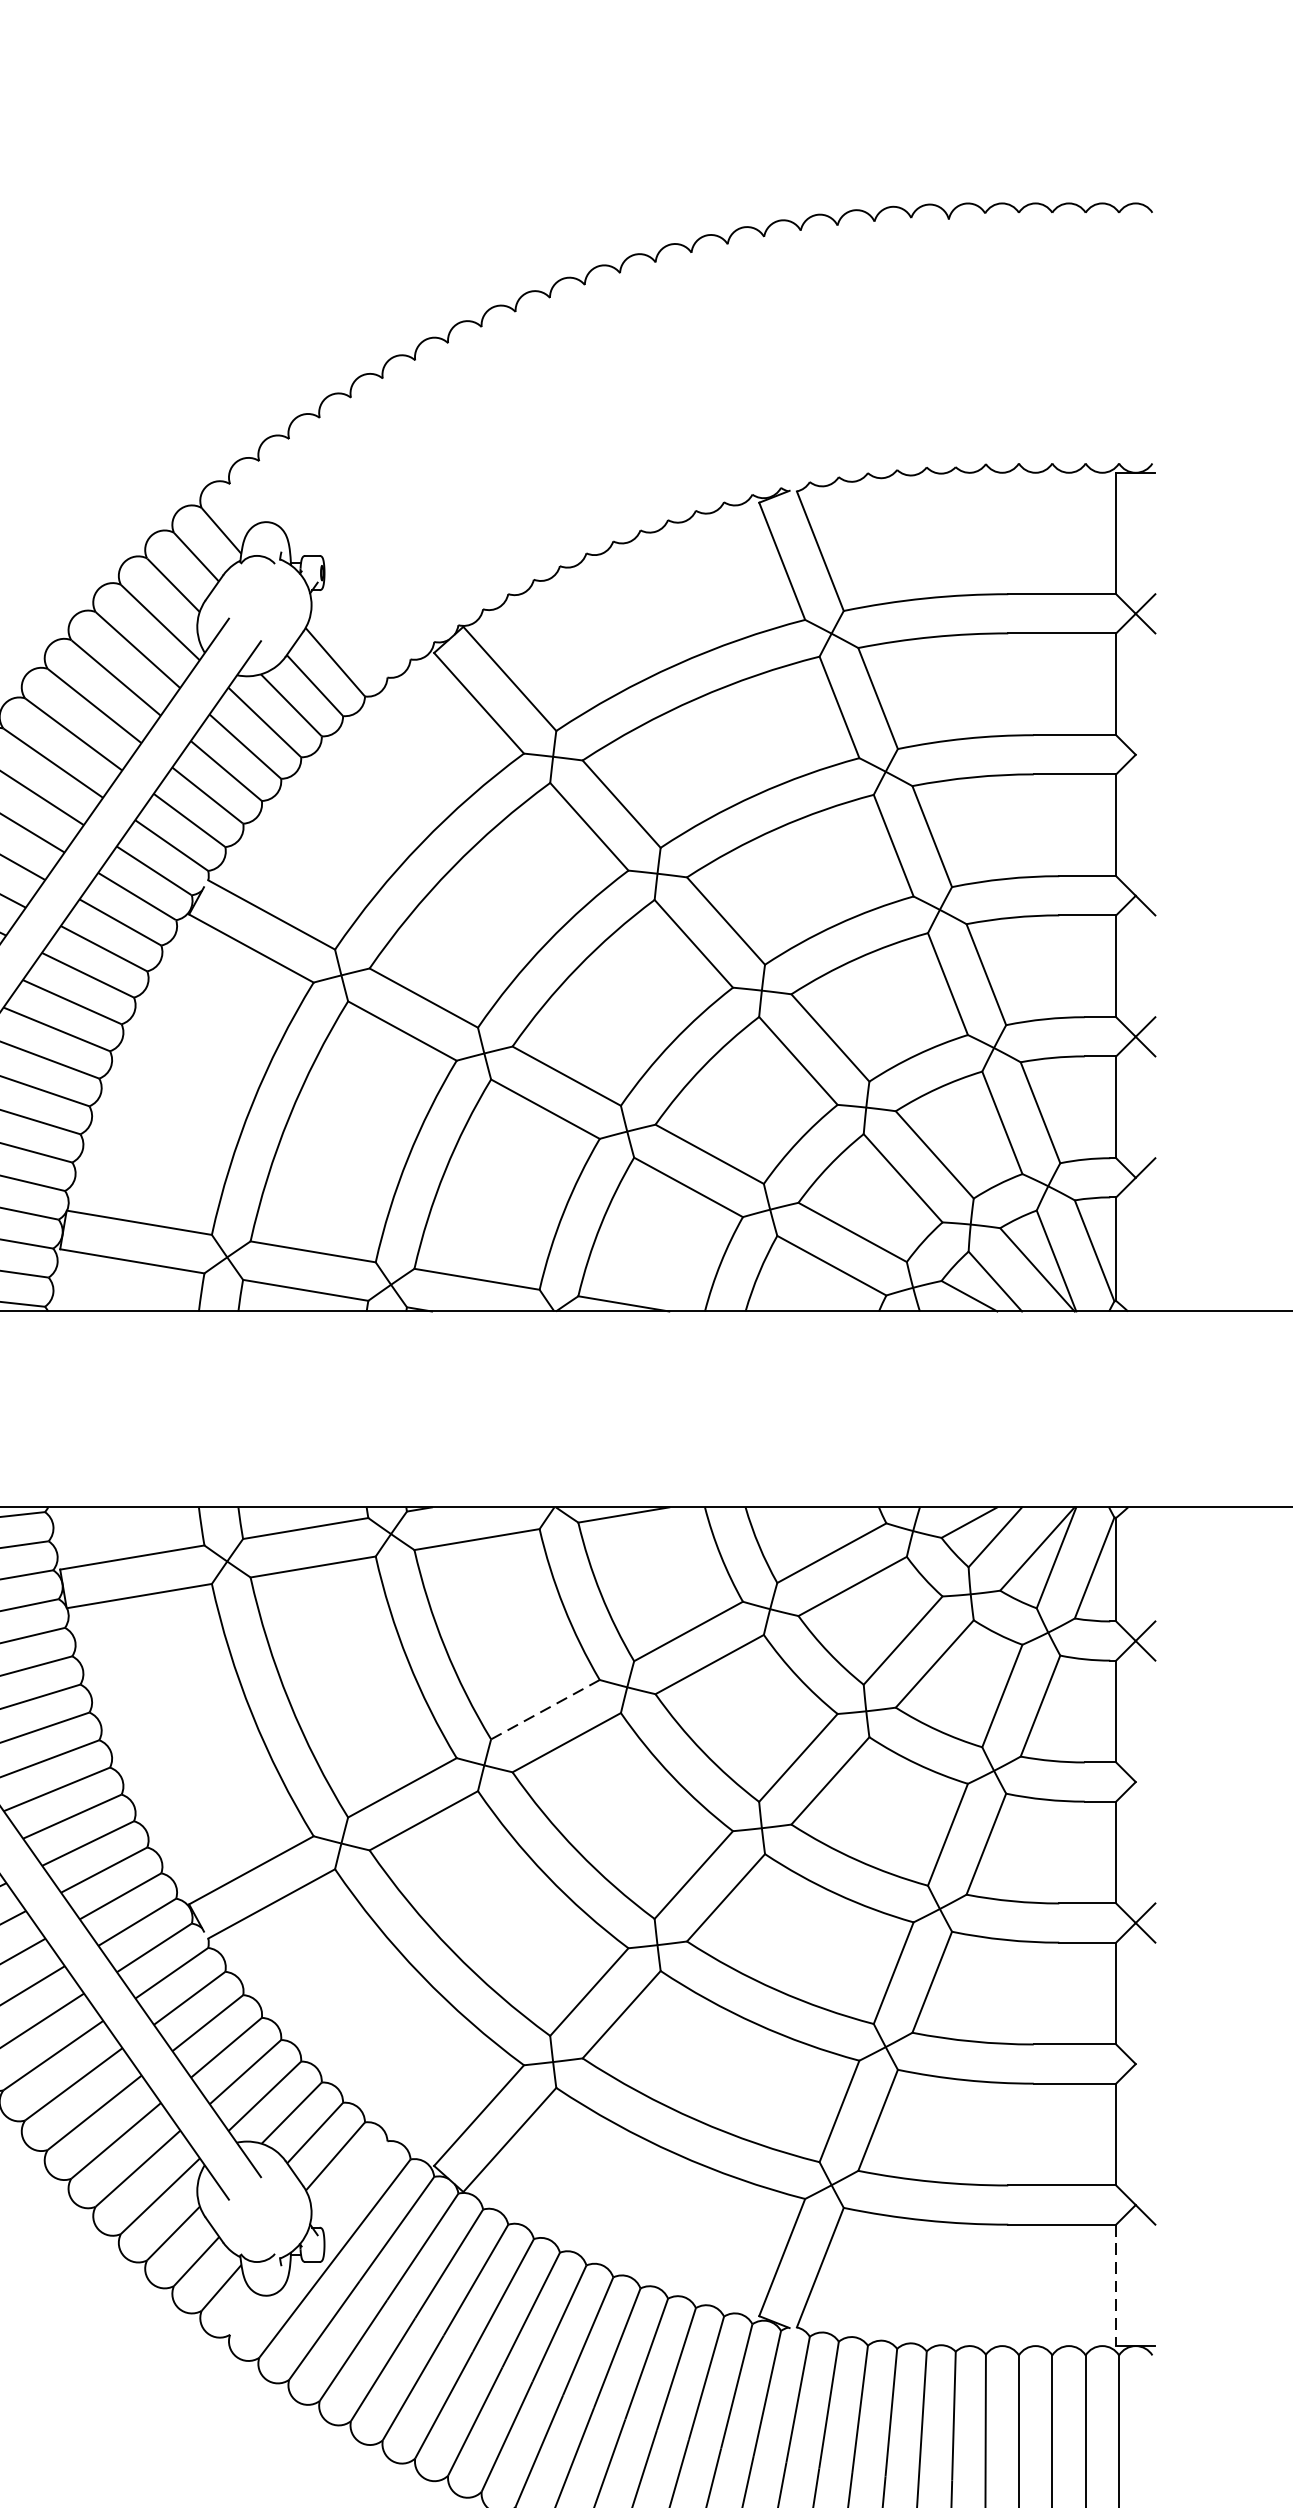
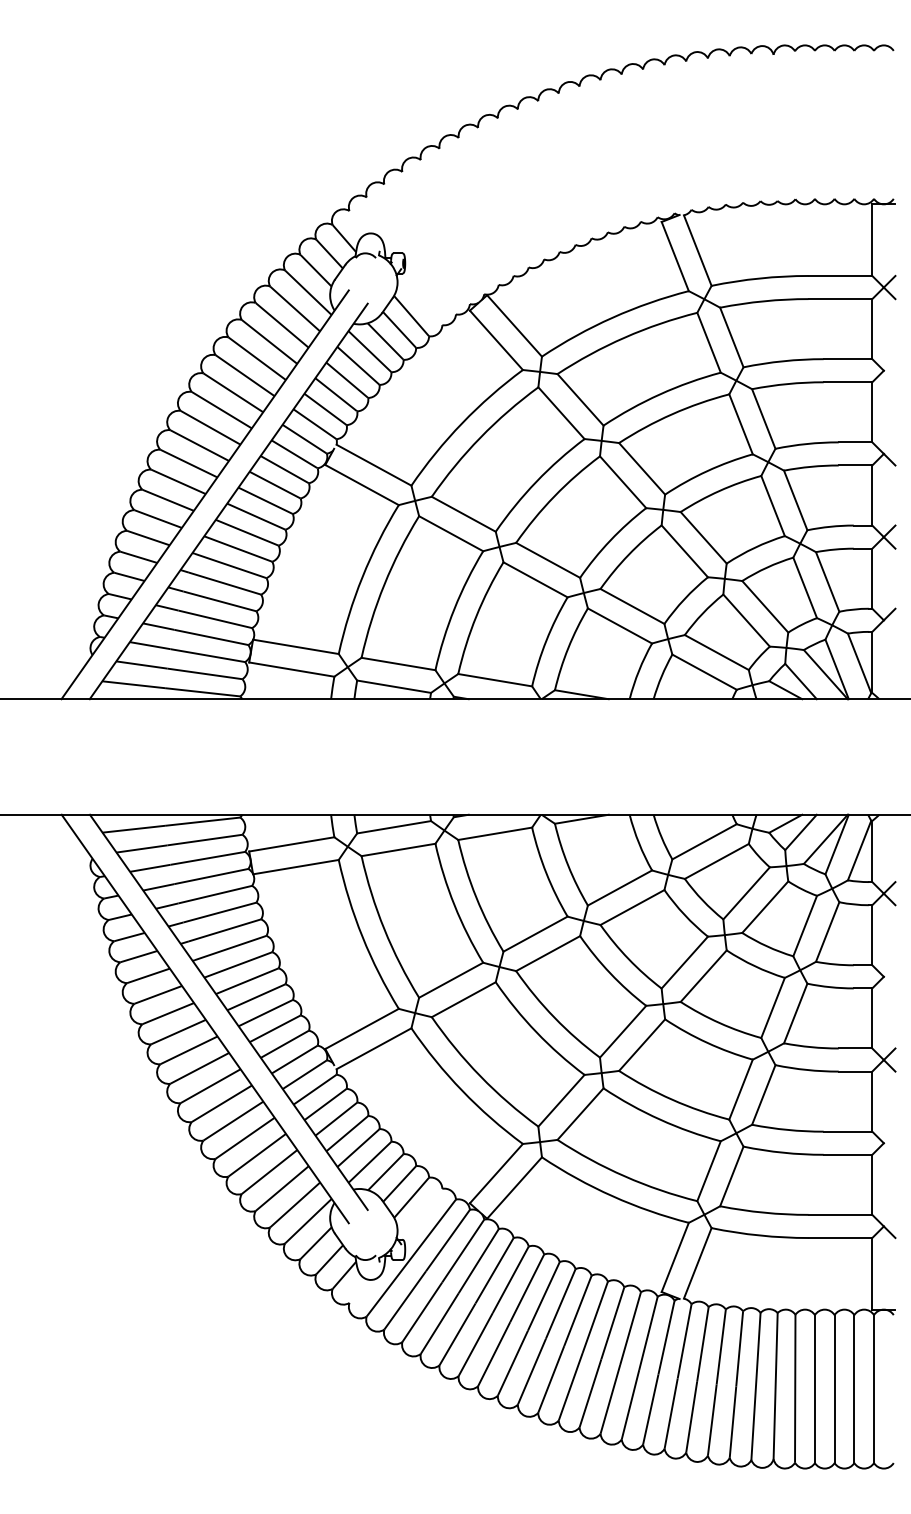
line: (545, 1710) -> (535, 934), dashed -> solid
line: (1116, 2284) -> (872, 1273), dashed -> solid

